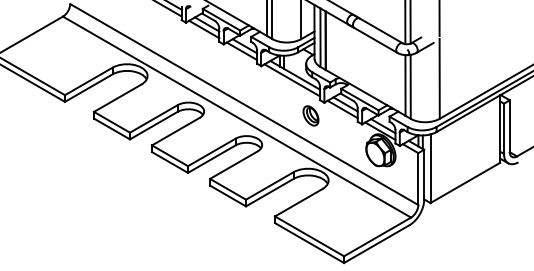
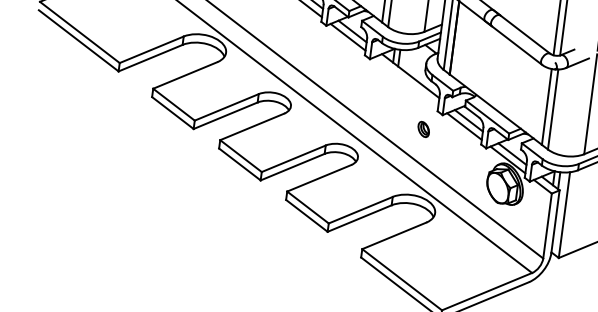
line: (292, 80) -> (406, 82), removed
part: (310, 115) -> (423, 128), size x0.6

